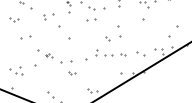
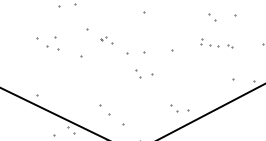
part: (110, 52) -> (216, 42), size x0.6
part: (16, 70) -> (47, 41), moved
part: (72, 73) -> (145, 75), size x1.6

